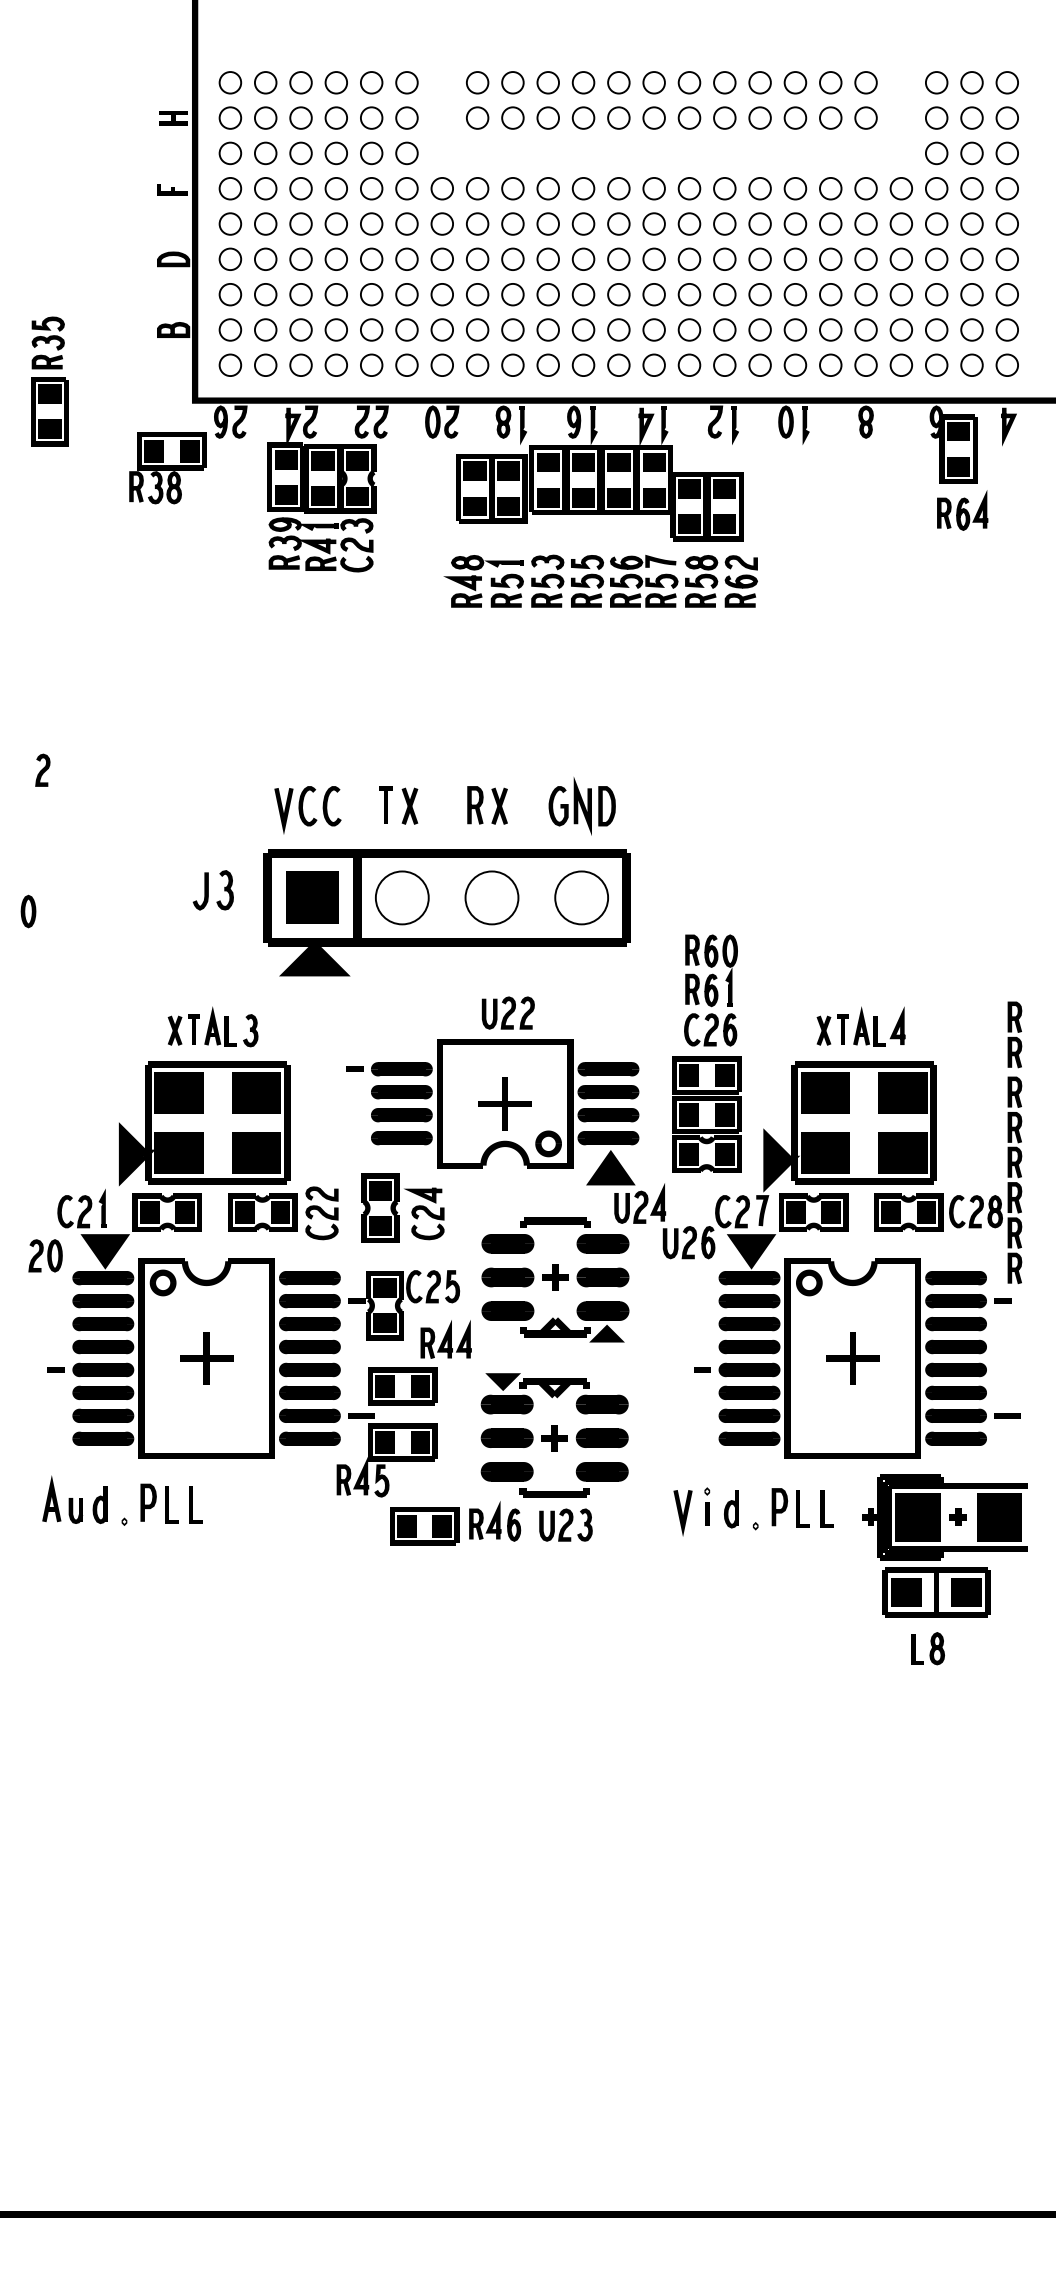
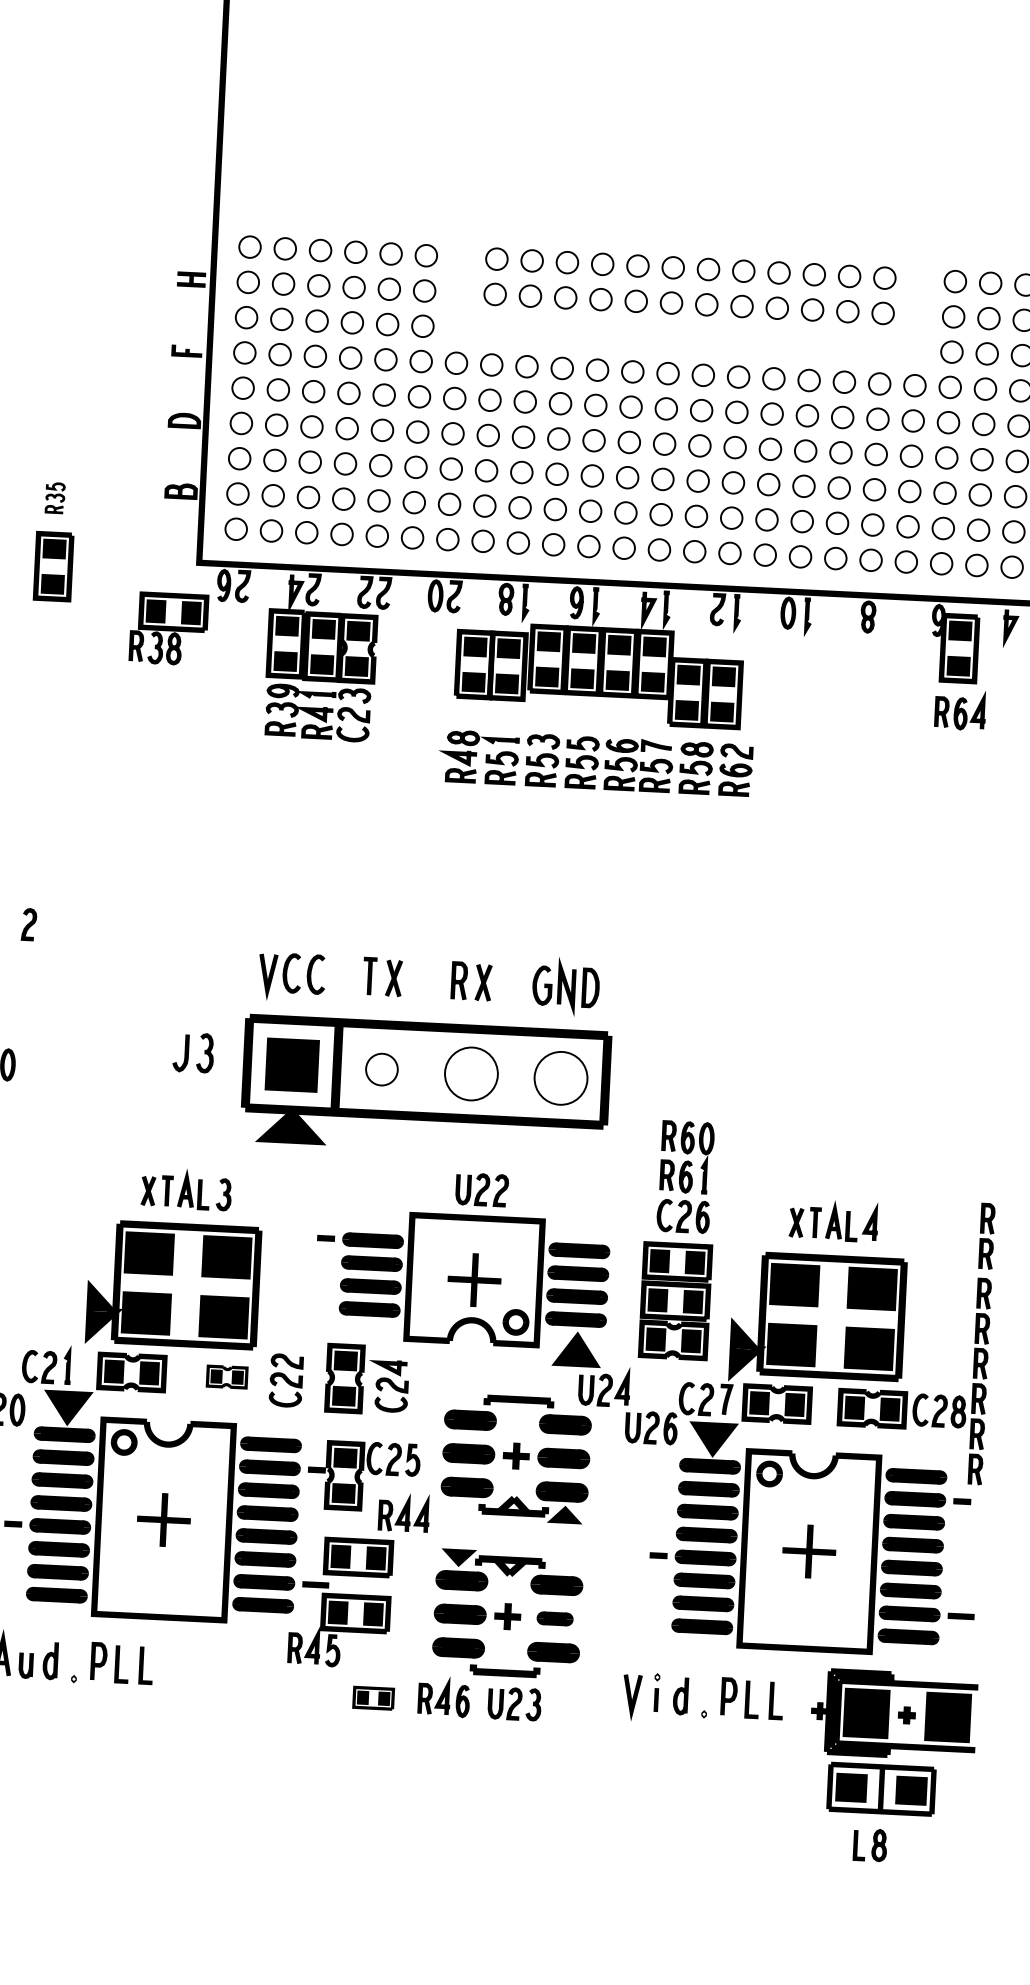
part: (47, 342) -> (54, 497), size x0.6
part: (402, 897) -> (382, 1069), size x0.6
part: (262, 1212) -> (226, 1376), size x0.6
part: (601, 1437) -> (554, 1618), size x0.7
part: (424, 1526) -> (373, 1698), size x0.6

